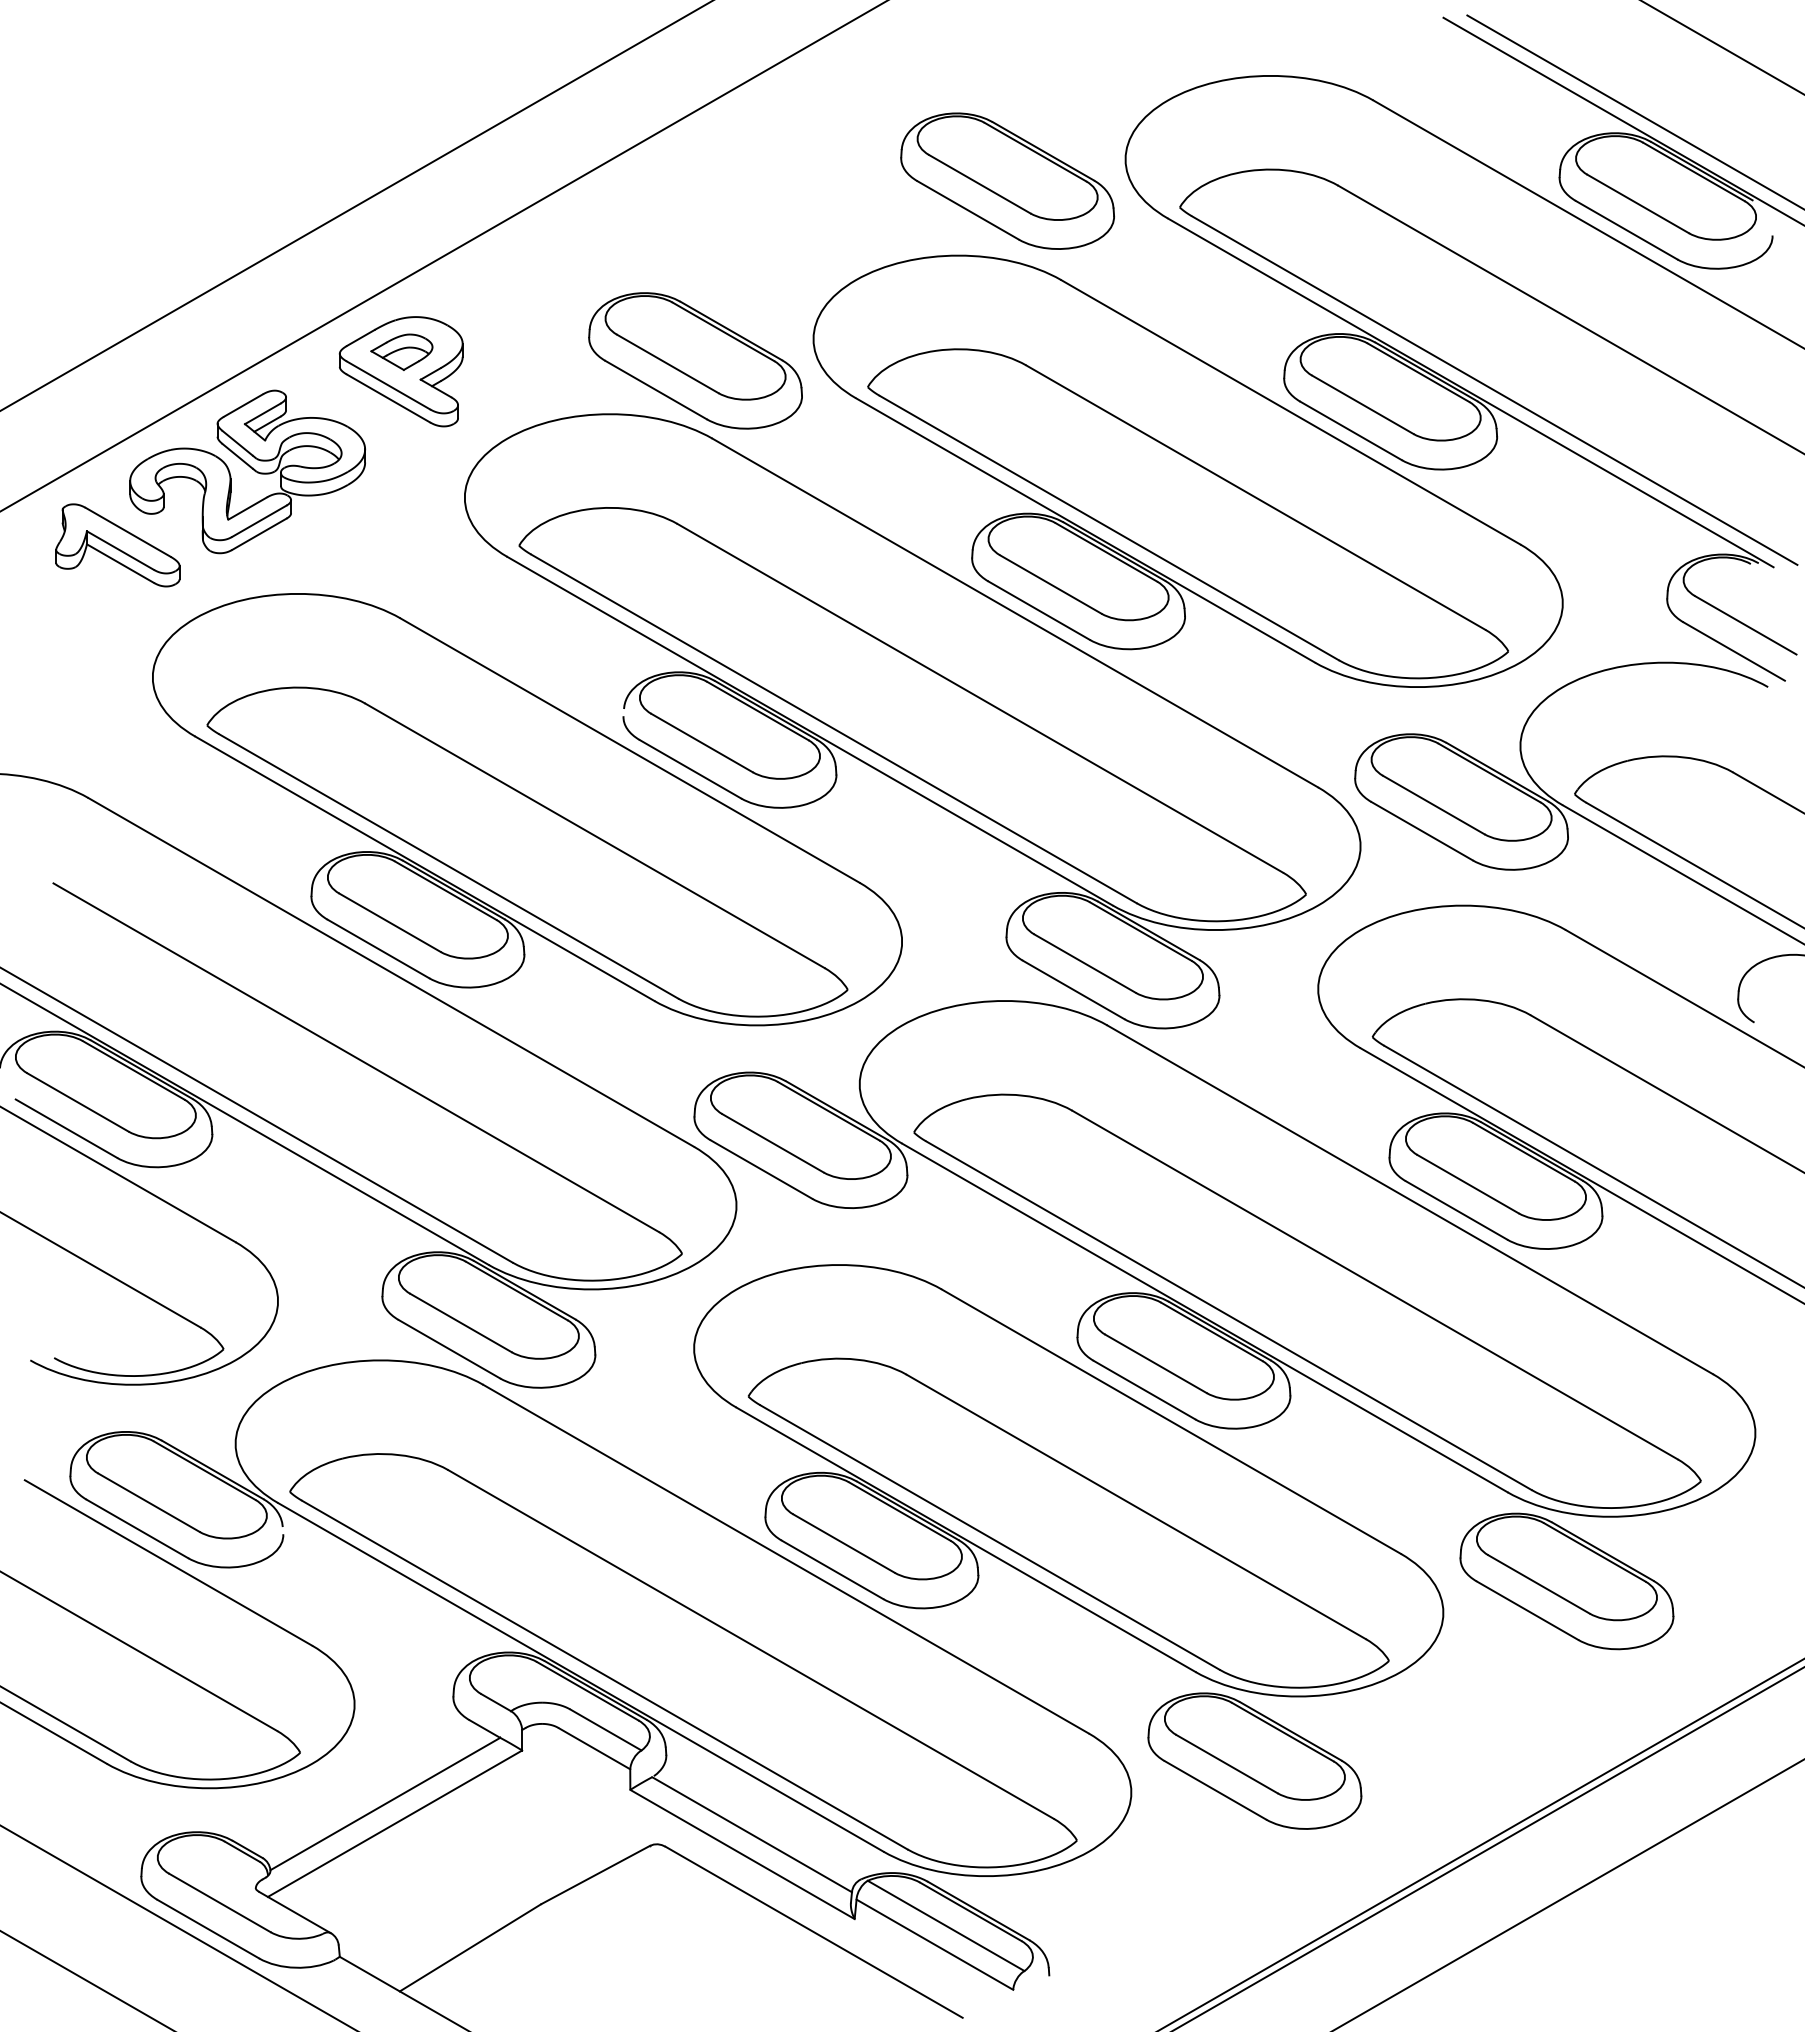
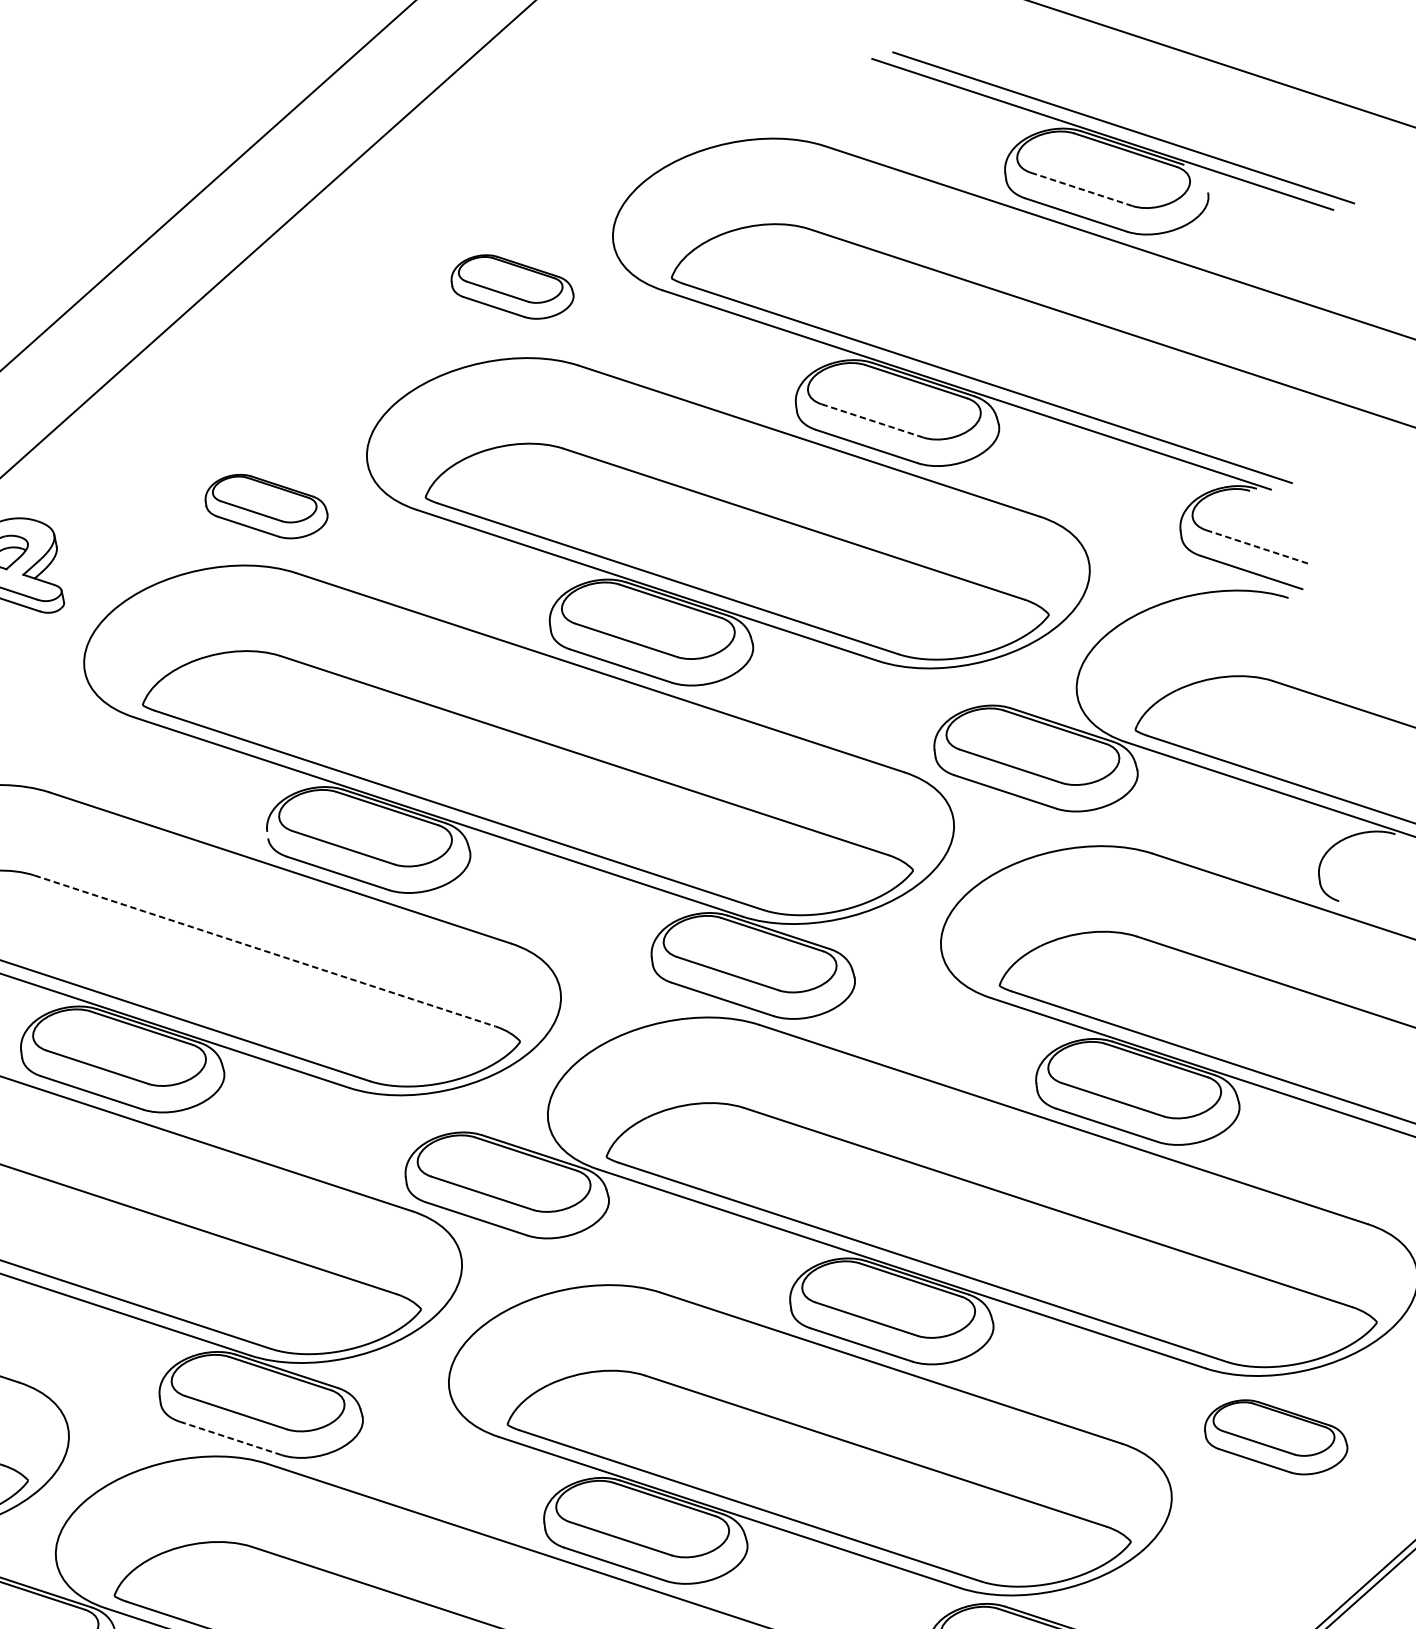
part: (1007, 180) -> (511, 286), size x0.6
line: (1638, 204) -> (1082, 189), solid -> dashed
part: (695, 360) -> (266, 506), size x0.6
line: (1362, 404) -> (872, 420), solid -> dashed
line: (1745, 625) -> (1256, 547), solid -> dashed
line: (595, 835) -> (265, 950), solid -> dashed
line: (449, 1348) -> (230, 1437), solid -> dashed
part: (1566, 1581) -> (1275, 1437), size x0.7

